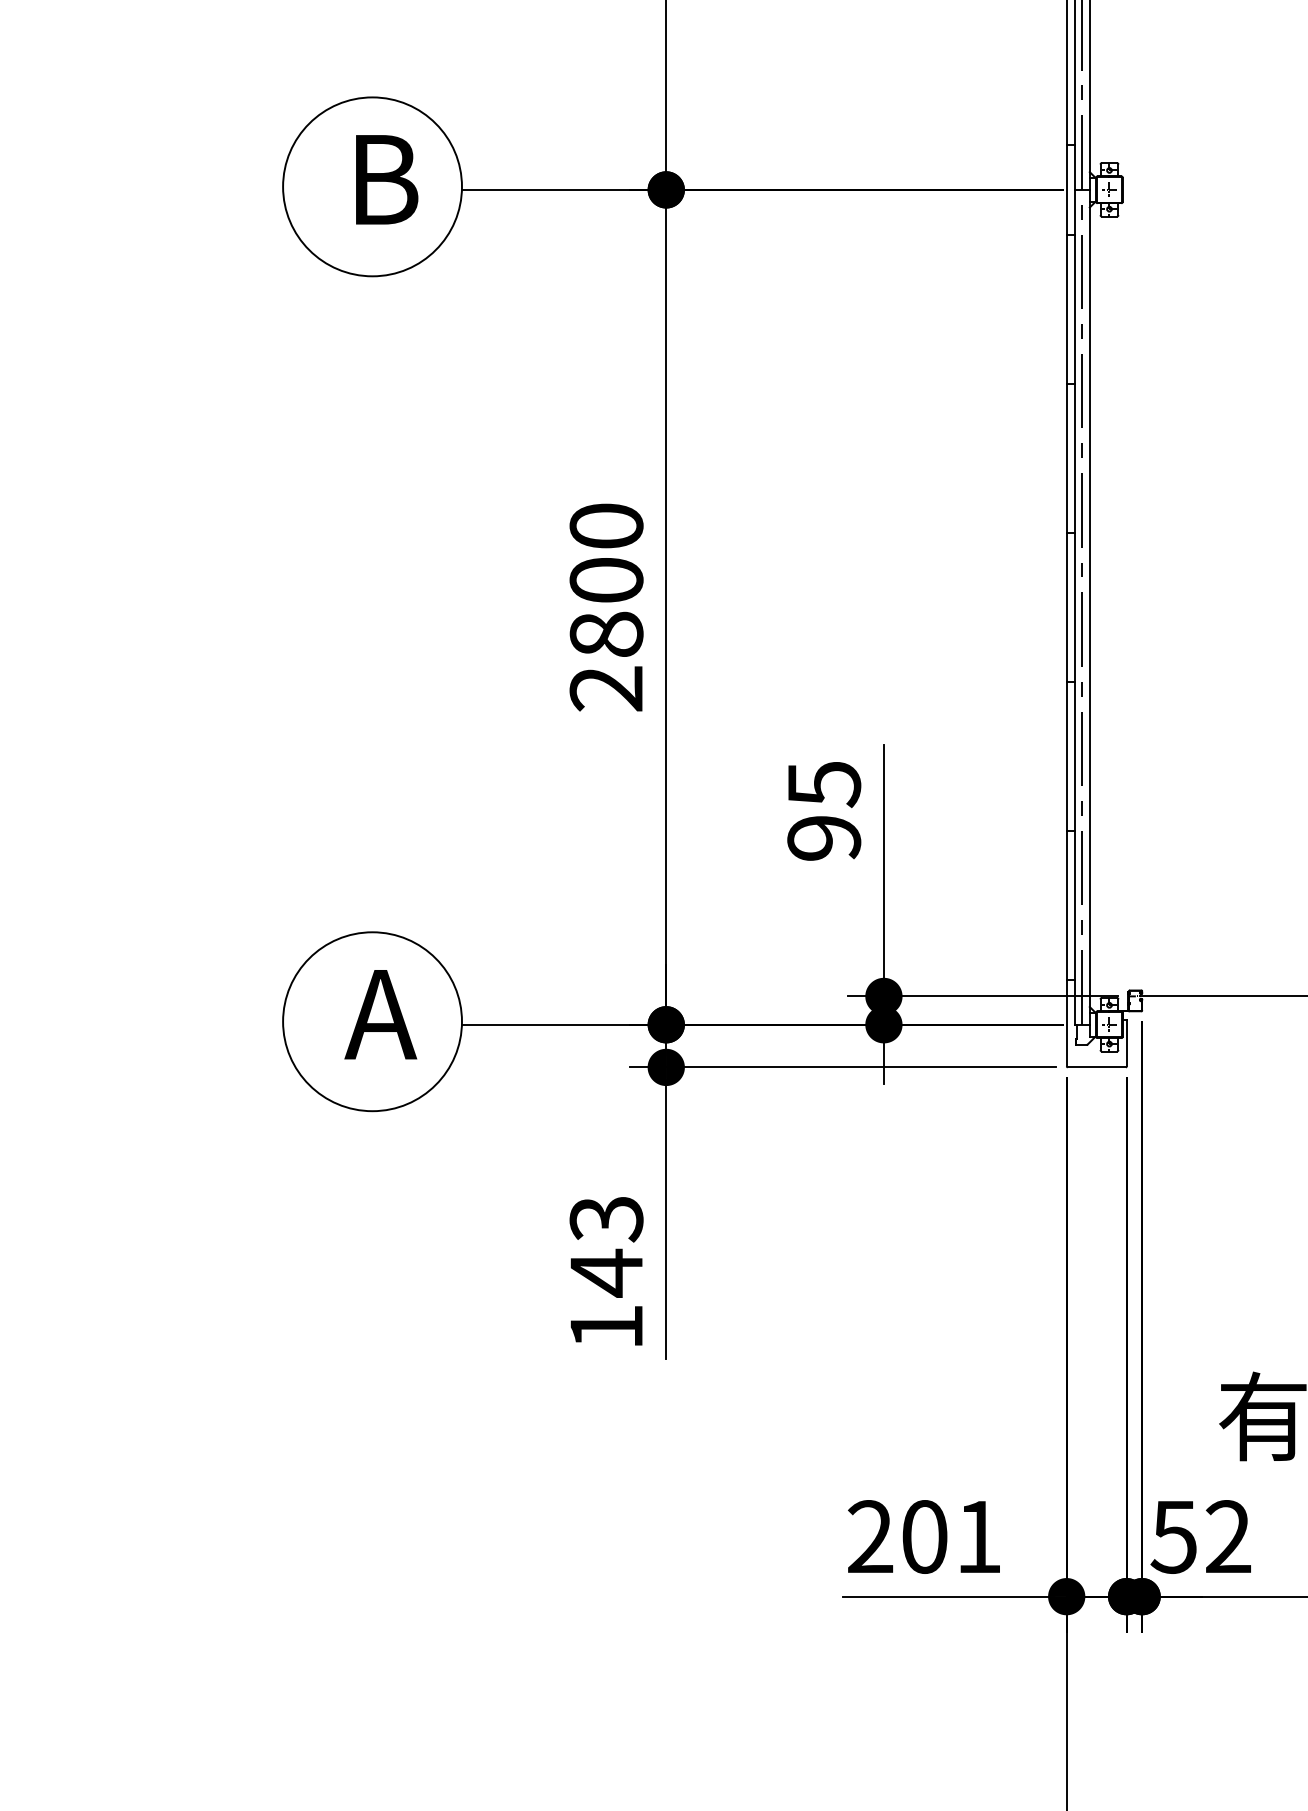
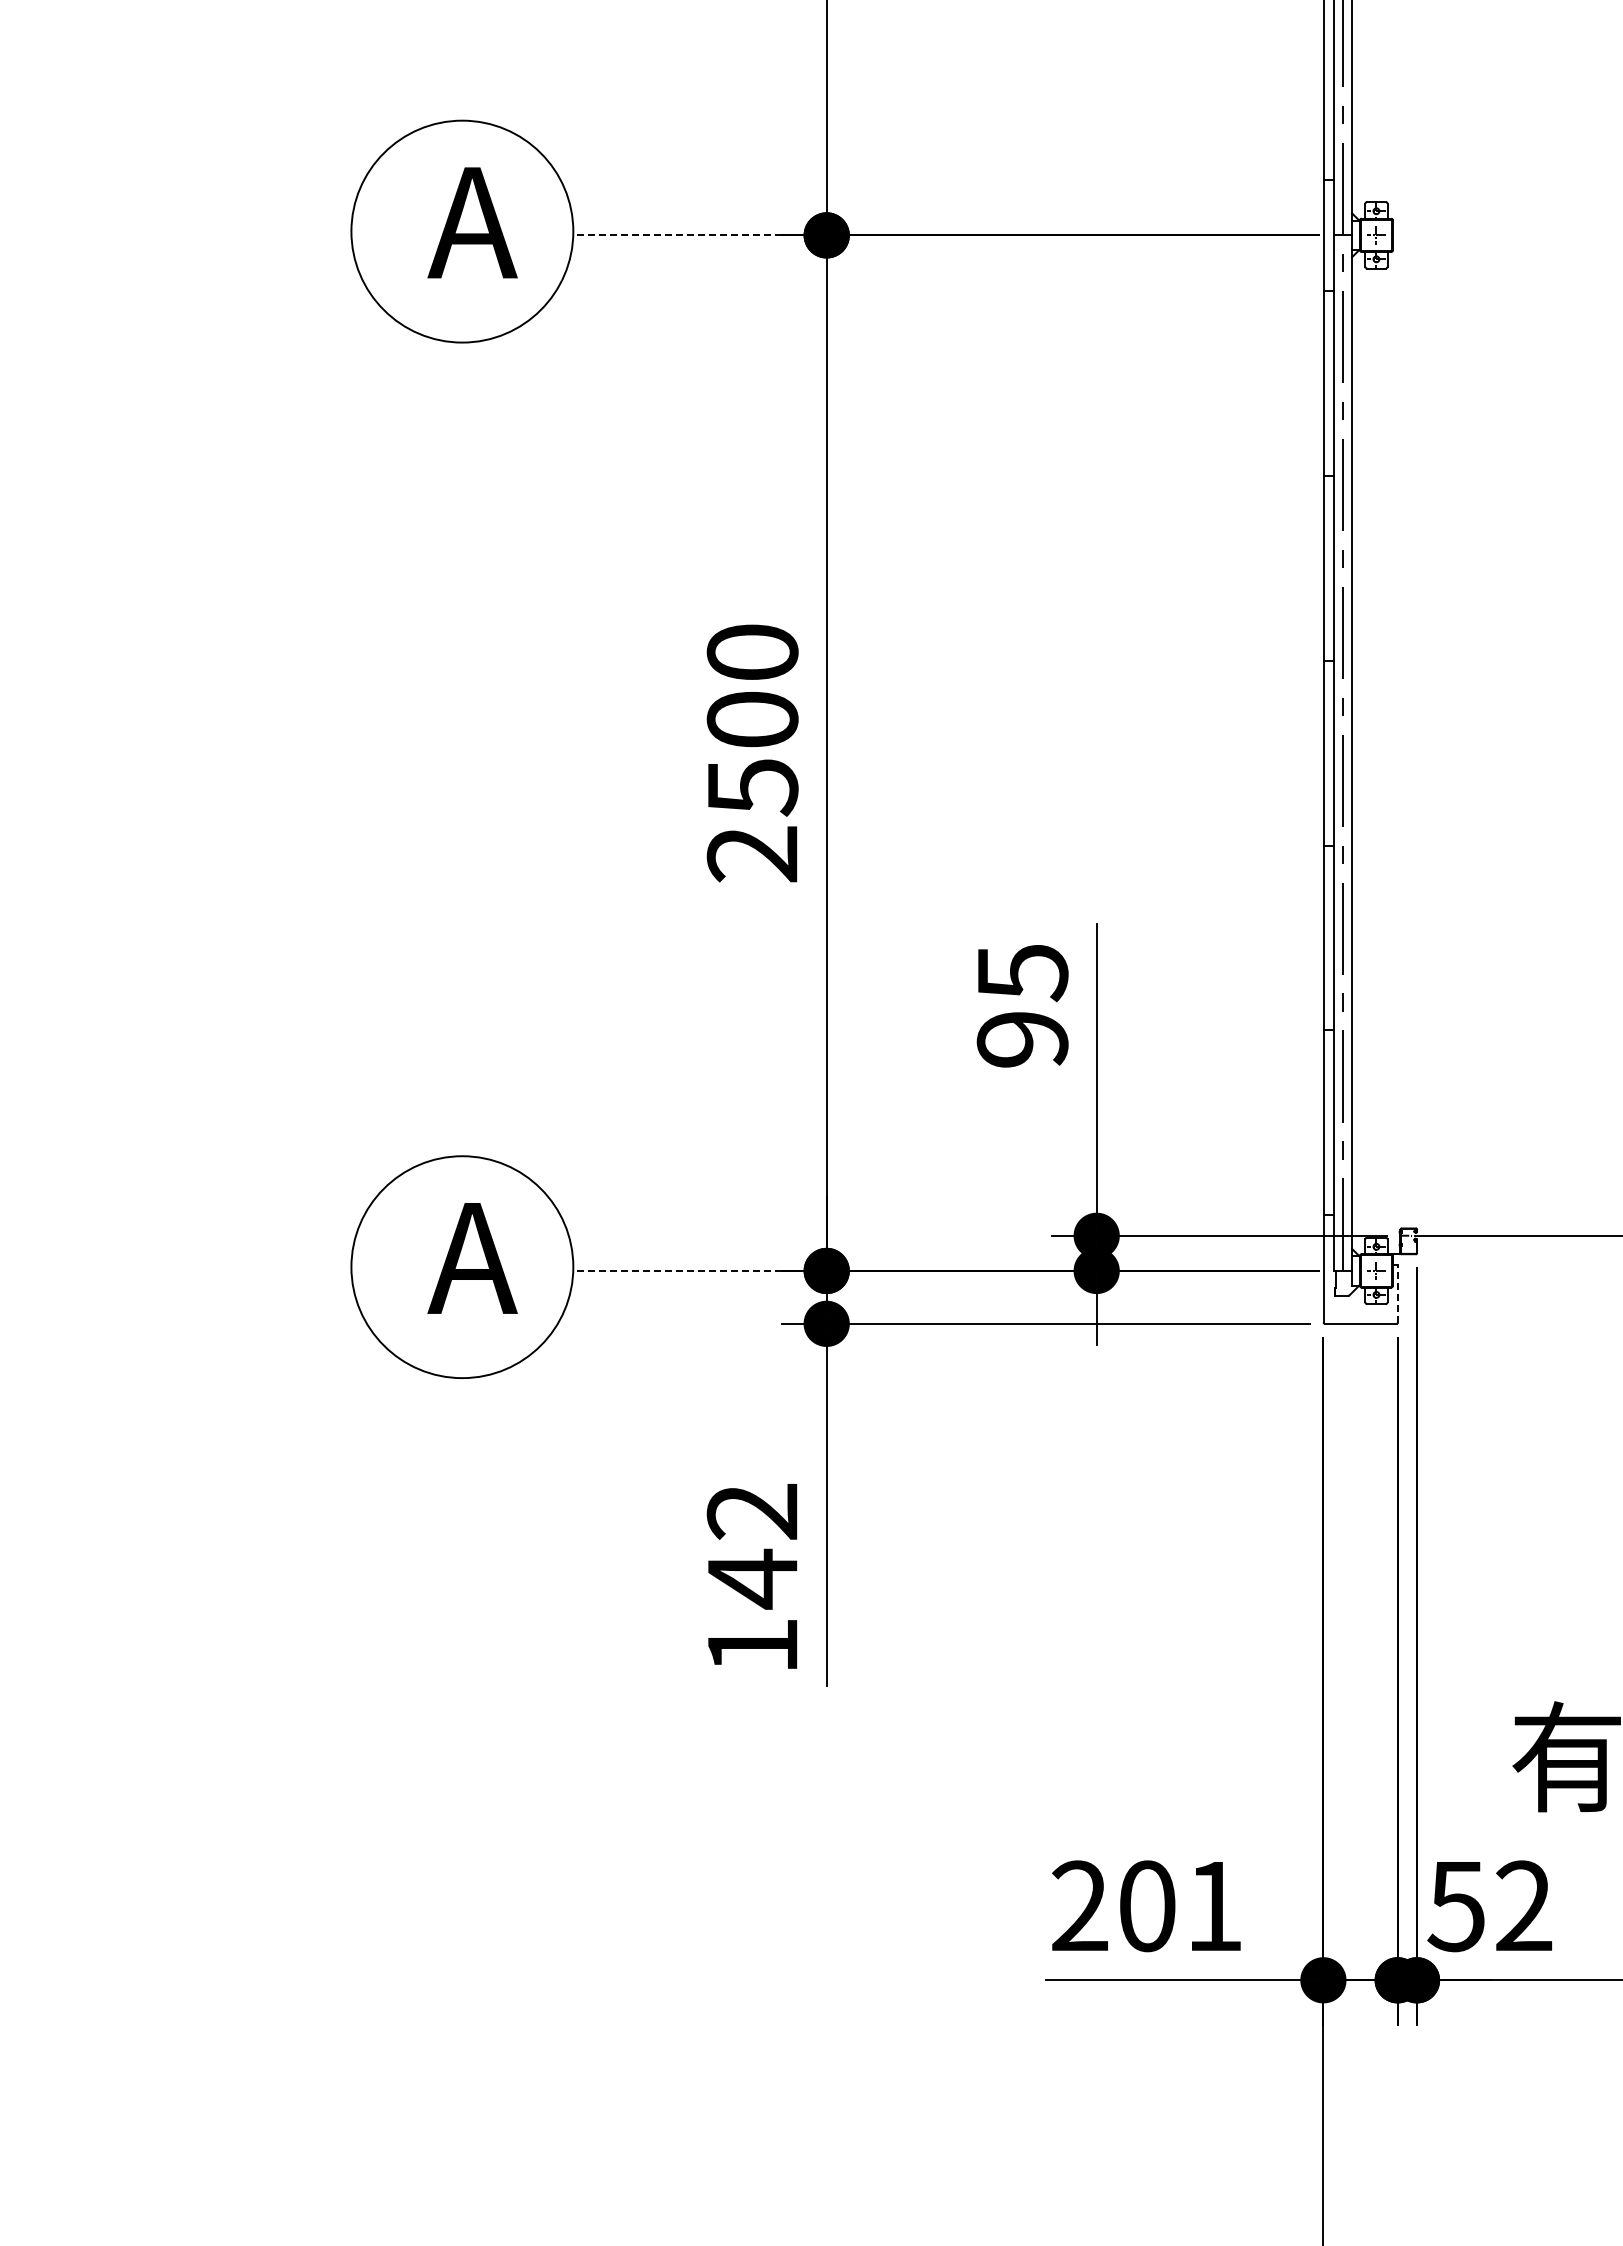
text: (381, 179) -> (473, 222), B -> A
line: (545, 189) -> (677, 235), solid -> dashed
text: (606, 635) -> (752, 787), 2800 -> 2500
line: (545, 1024) -> (677, 1270), solid -> dashed
line: (1126, 1042) -> (1397, 1293), solid -> dashed
text: (606, 1219) -> (752, 1512), 143 -> 142

